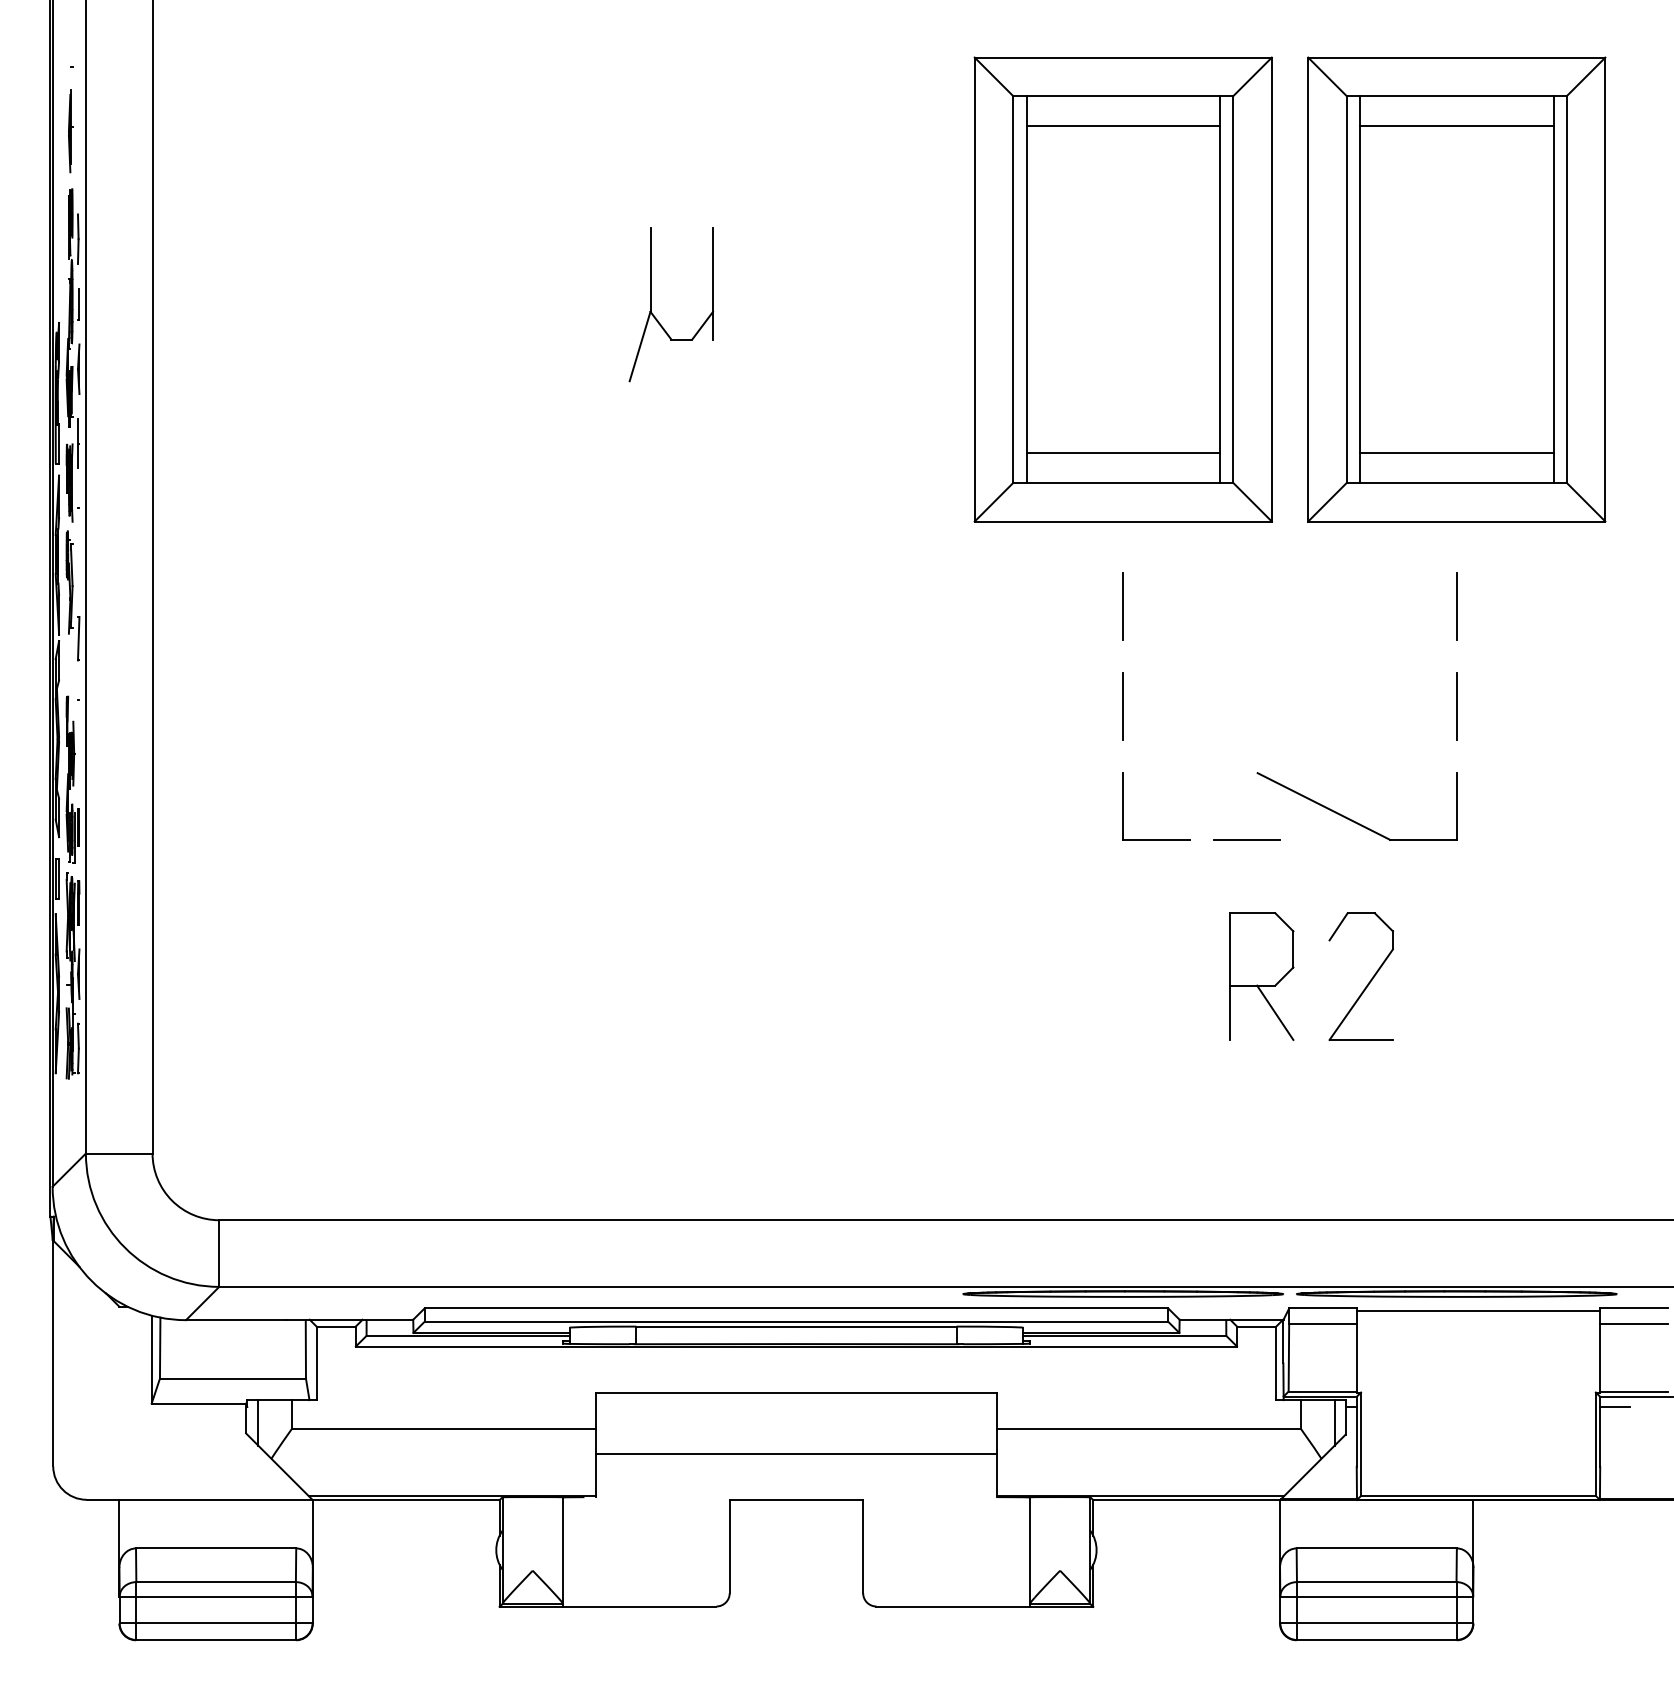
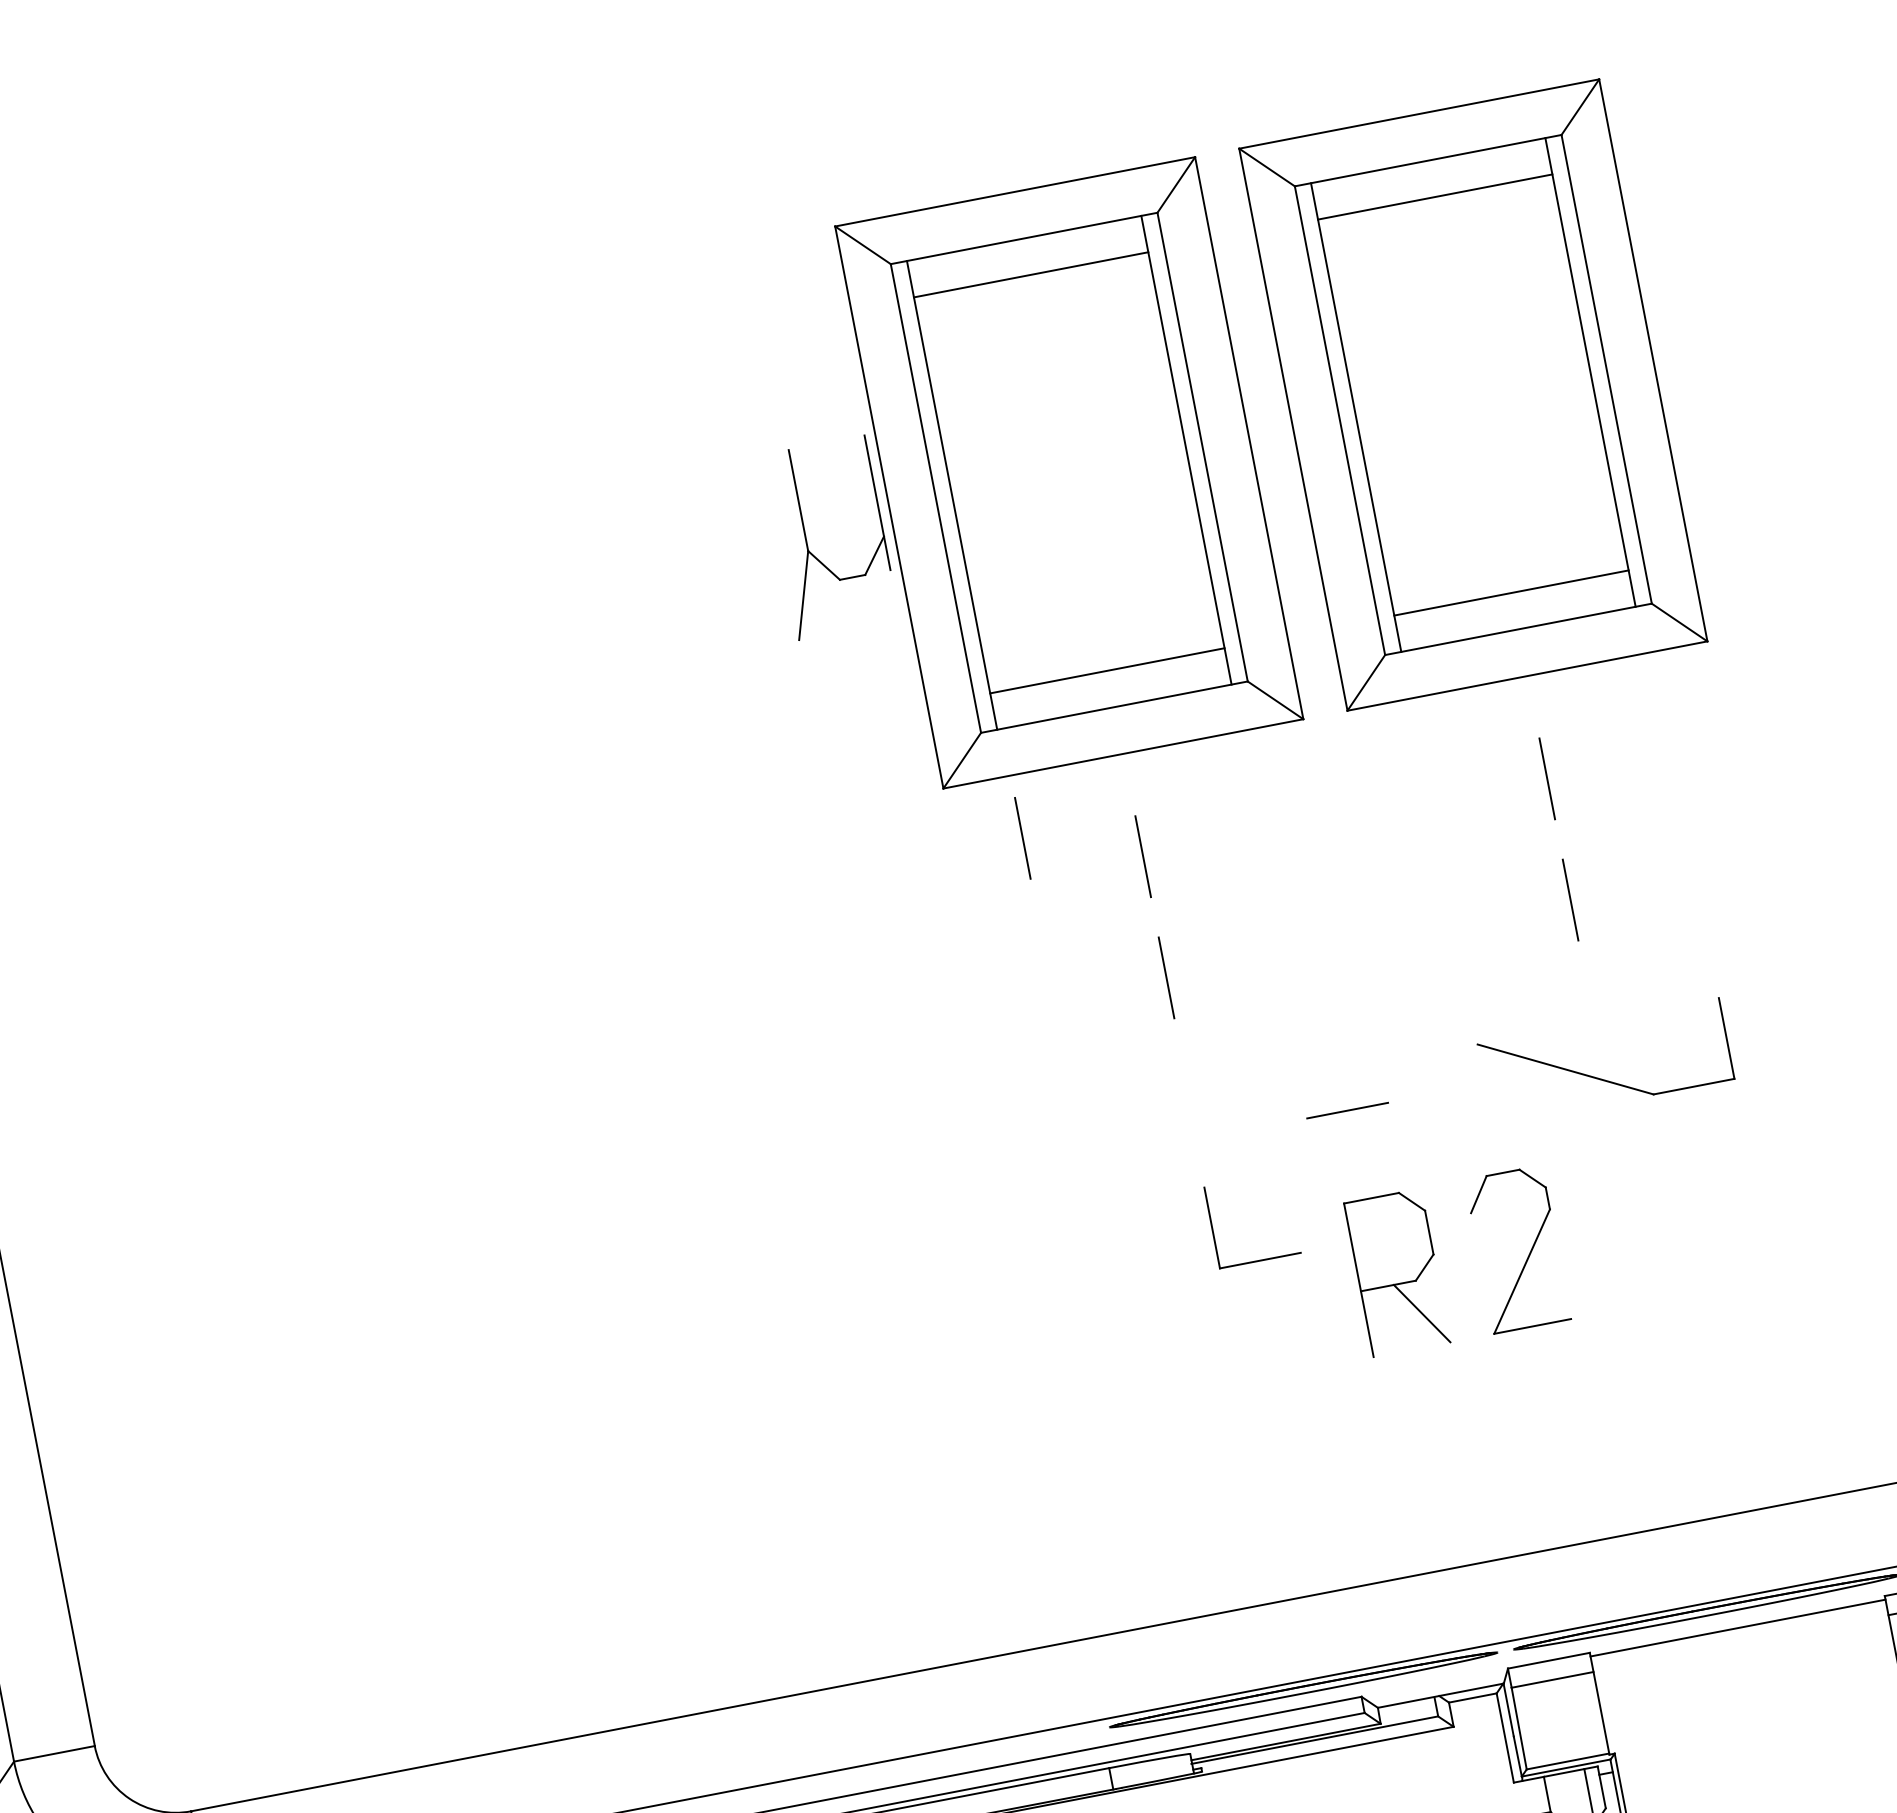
part: (651, 304) -> (807, 541), moved
line: (1029, 573) -> (1021, 838), added
part: (1123, 806) -> (1212, 1227), moved
part: (1350, 818) -> (1600, 1077), moved

